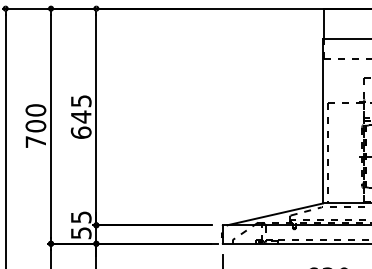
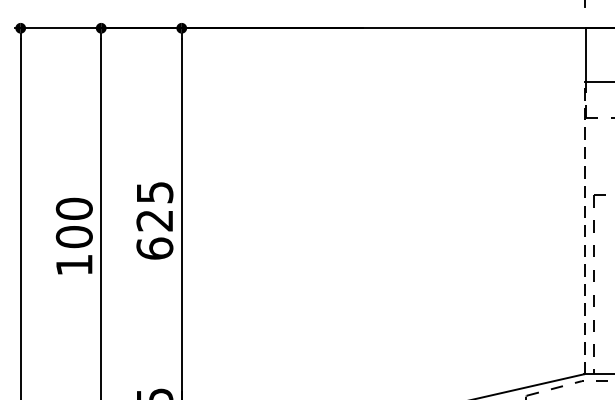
text: (80, 116) -> (153, 219), 645 -> 625
line: (323, 120) -> (585, 226), solid -> dashed
text: (35, 141) -> (73, 264), 700 -> 100

